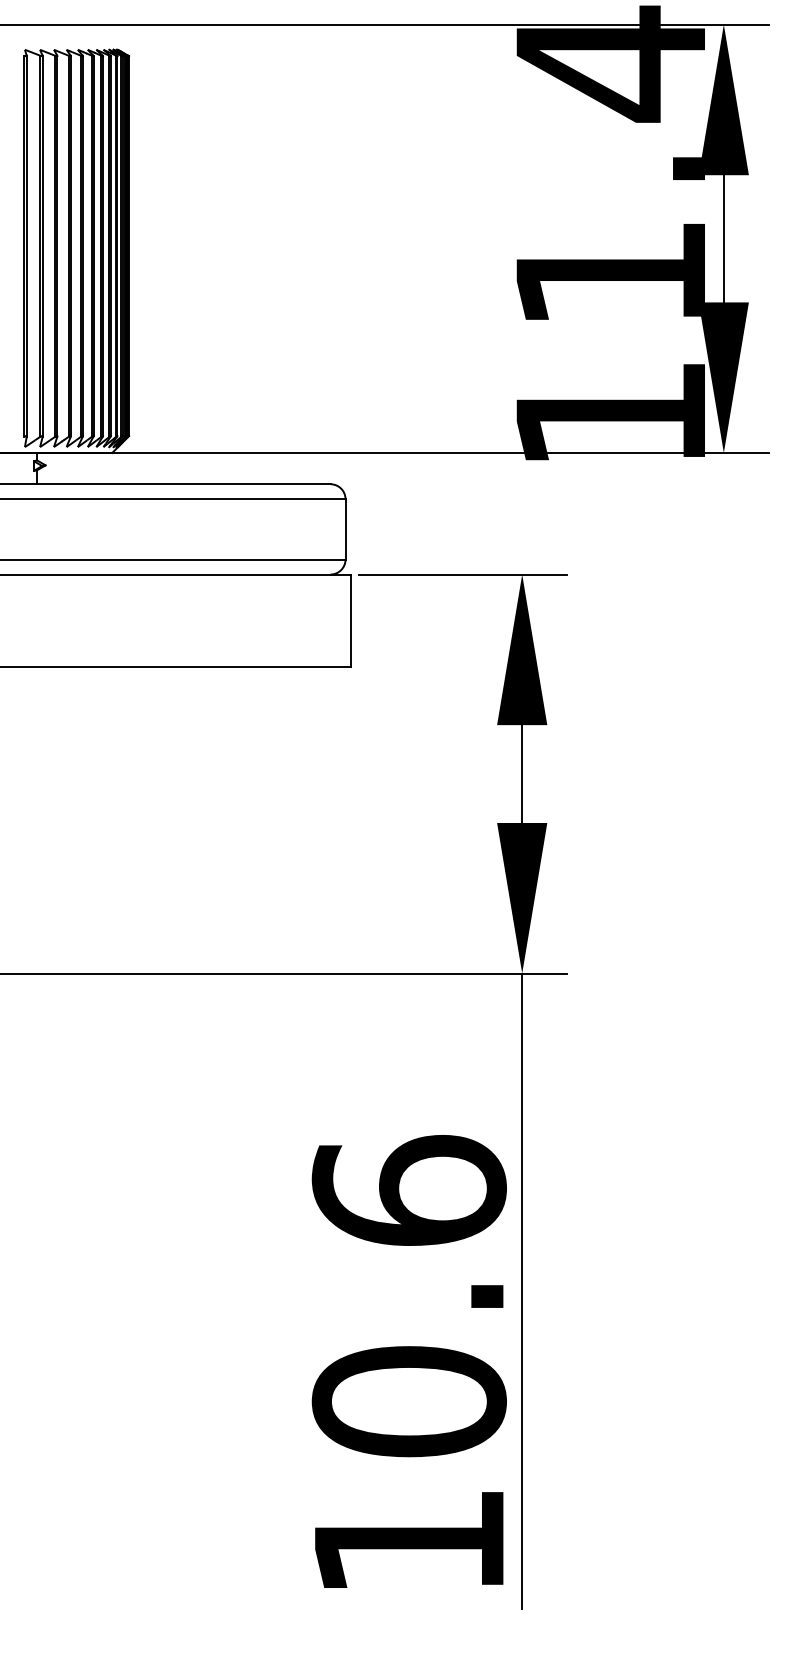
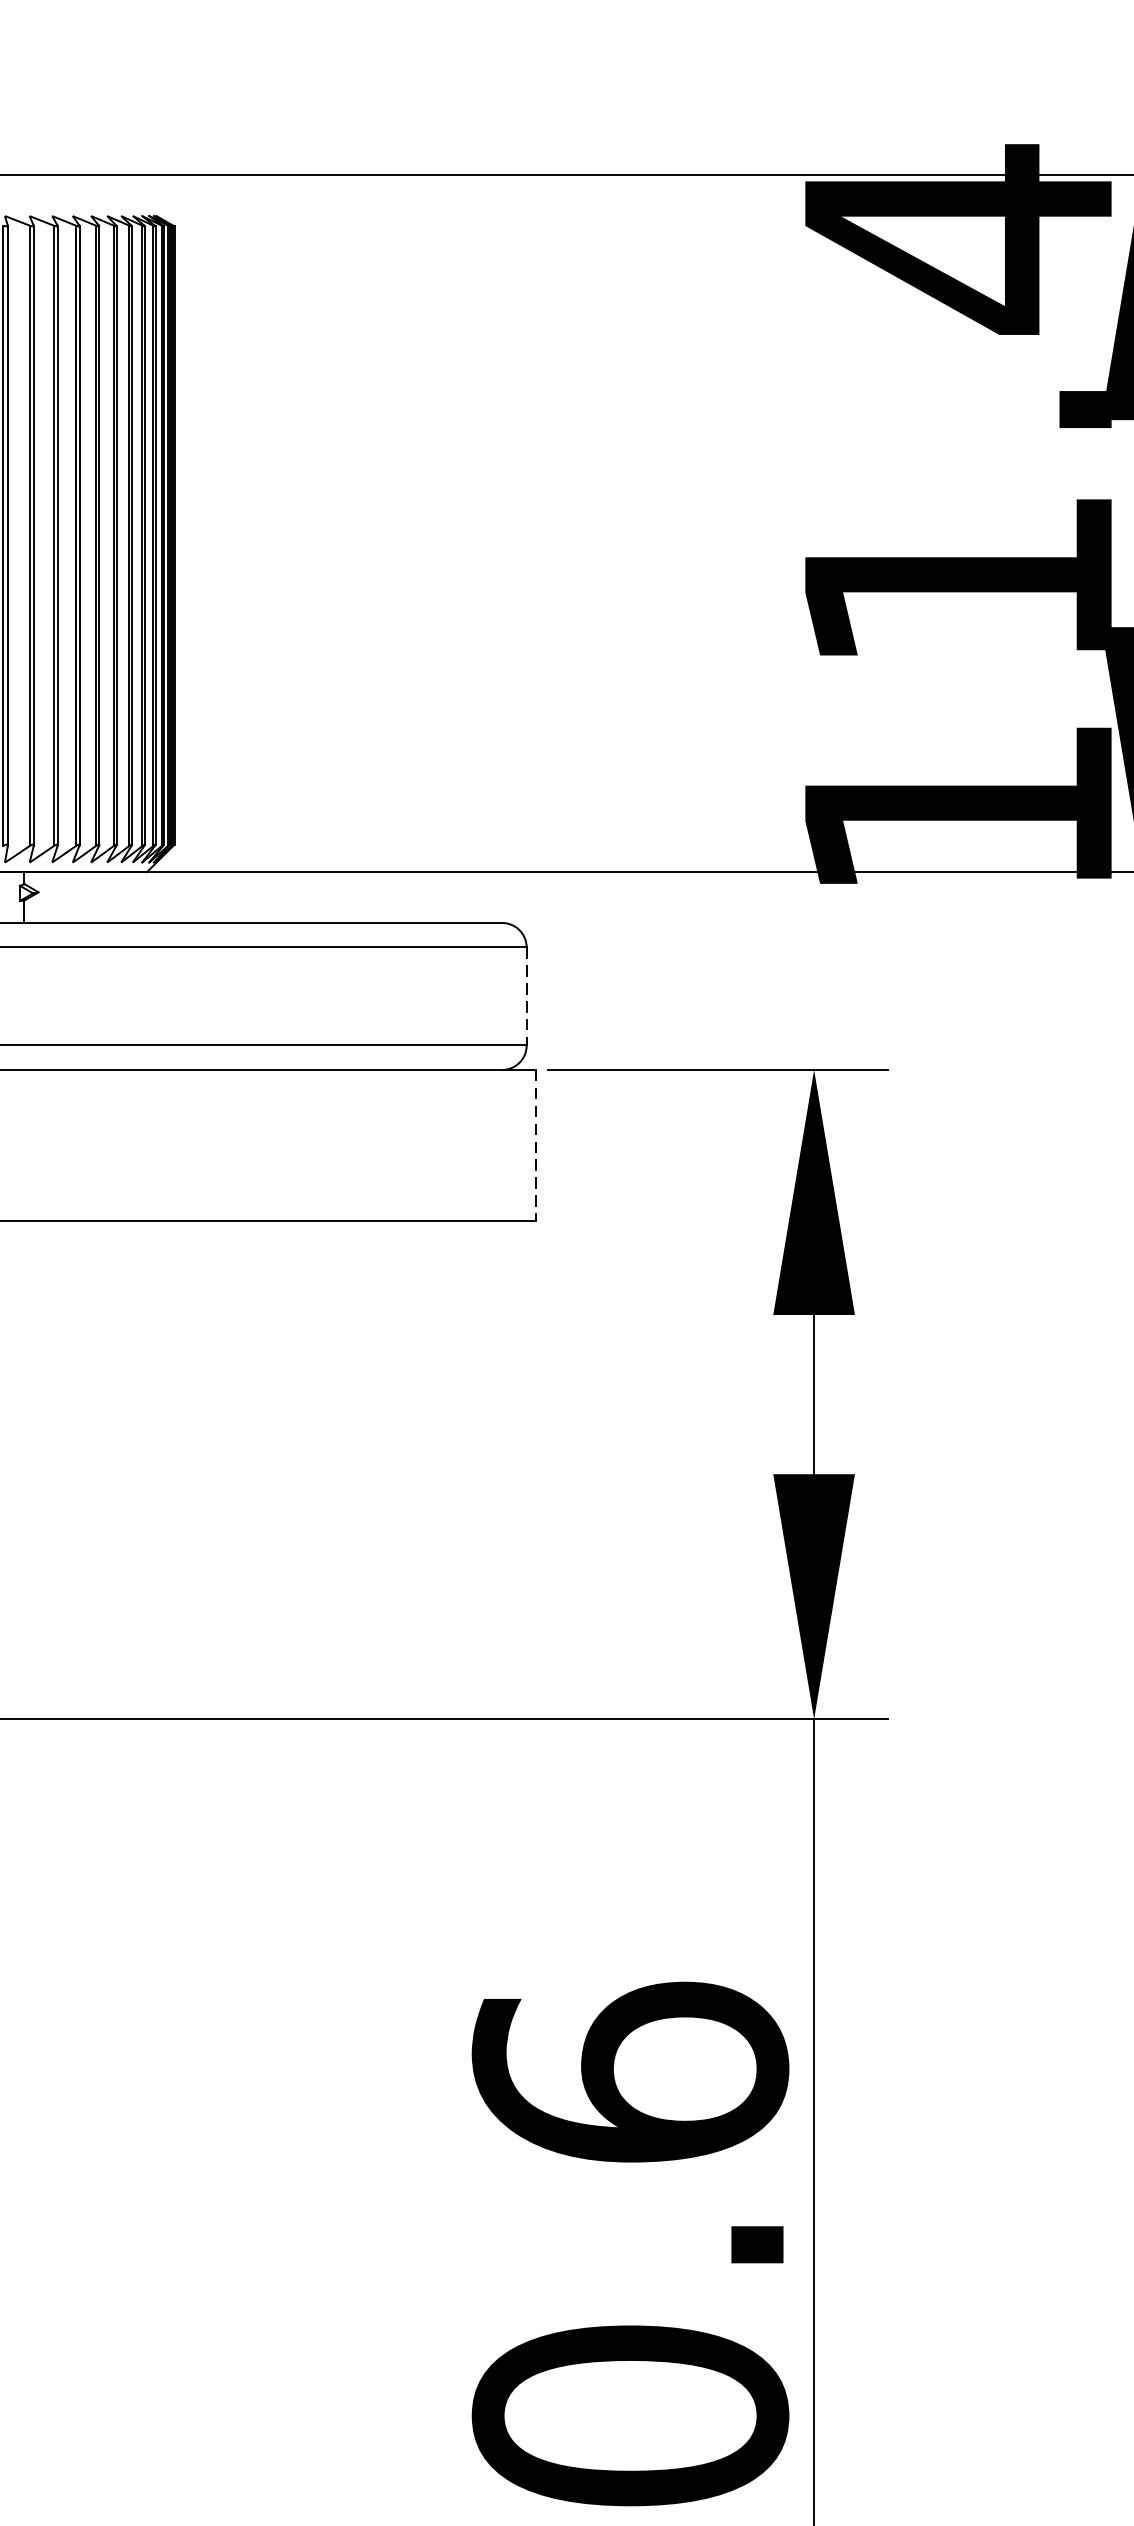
line: (345, 529) -> (526, 996), solid -> dashed
line: (351, 621) -> (536, 1146), solid -> dashed

